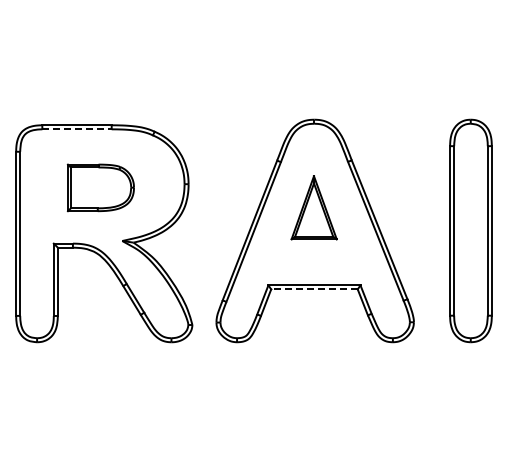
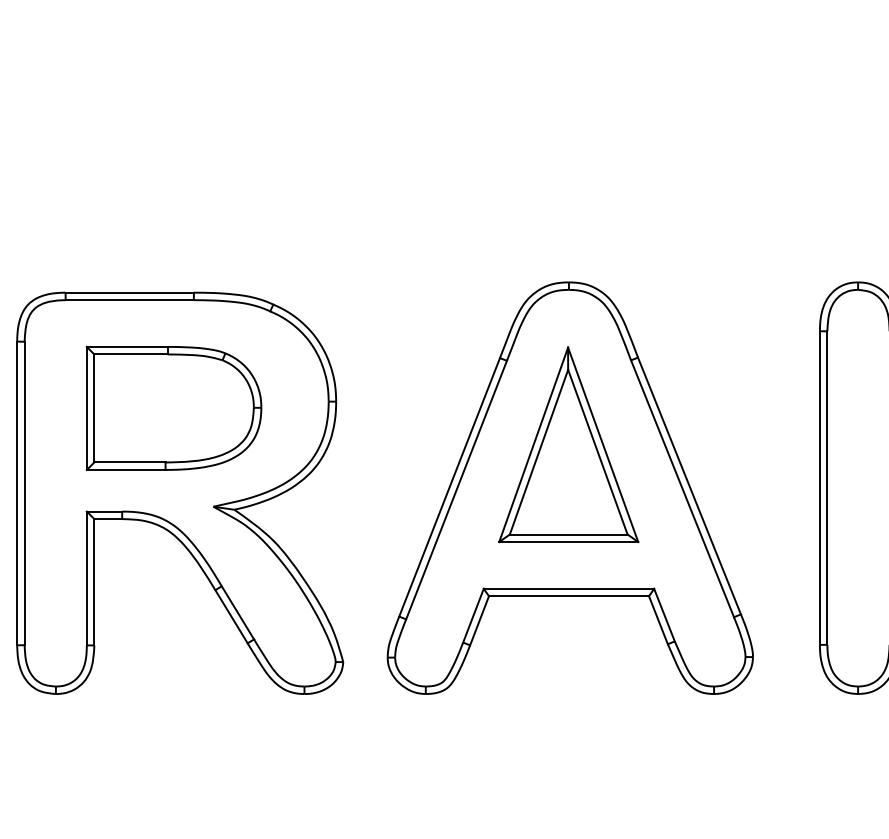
line: (77, 129) -> (130, 300), dashed -> solid
part: (100, 187) -> (173, 407), size x1.43
part: (313, 207) -> (567, 444), size x1.67
line: (313, 289) -> (567, 596), dashed -> solid

